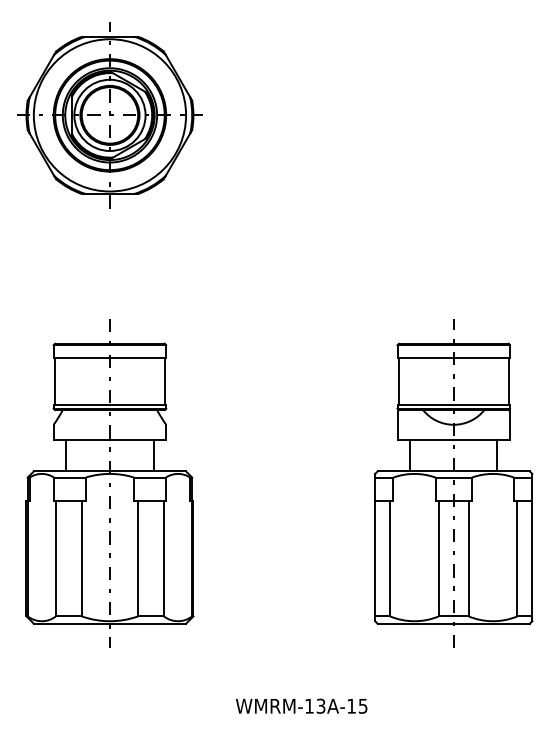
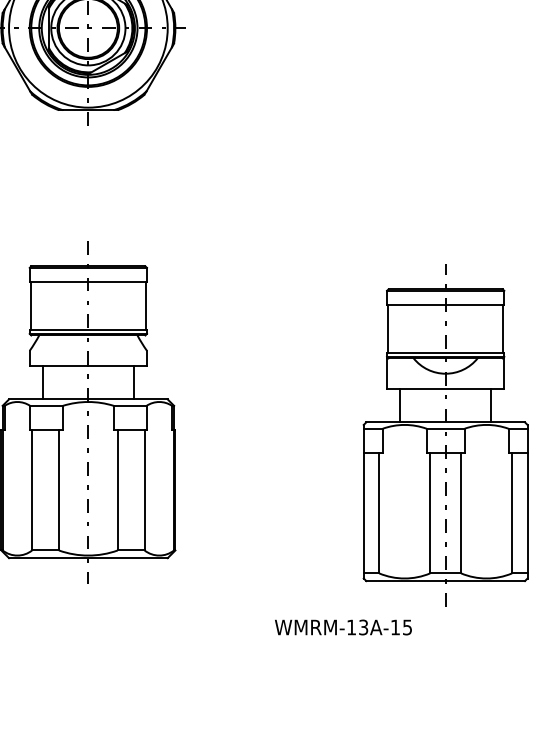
part: (453, 483) -> (445, 434), moved
text: (301, 705) -> (343, 626), moved

